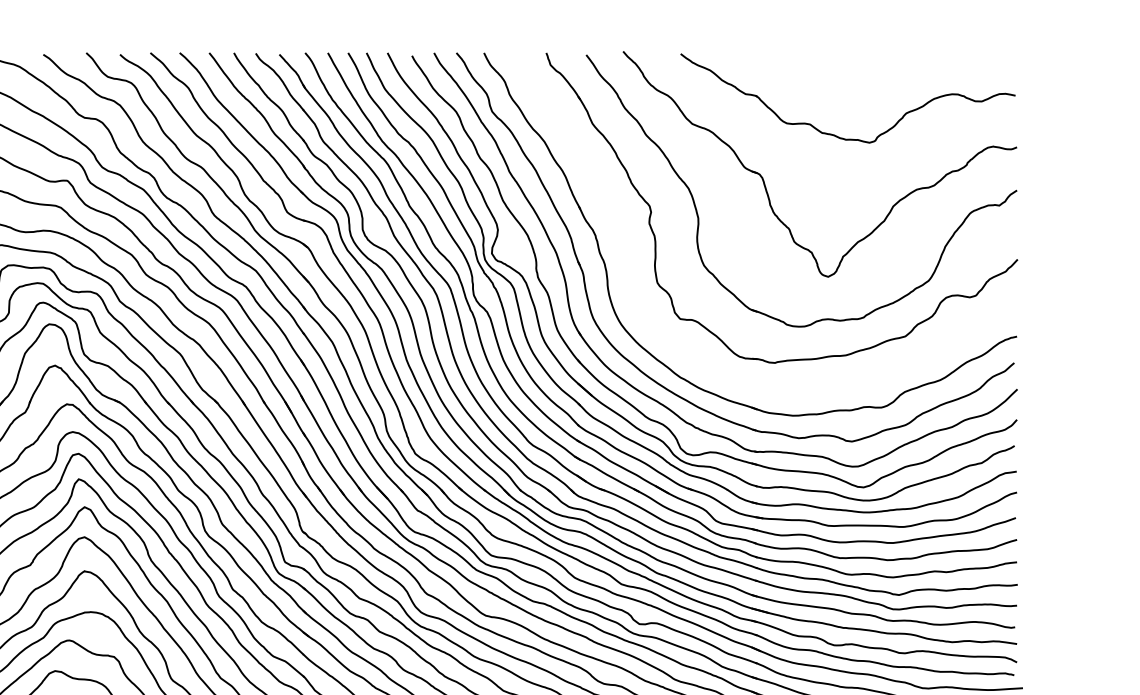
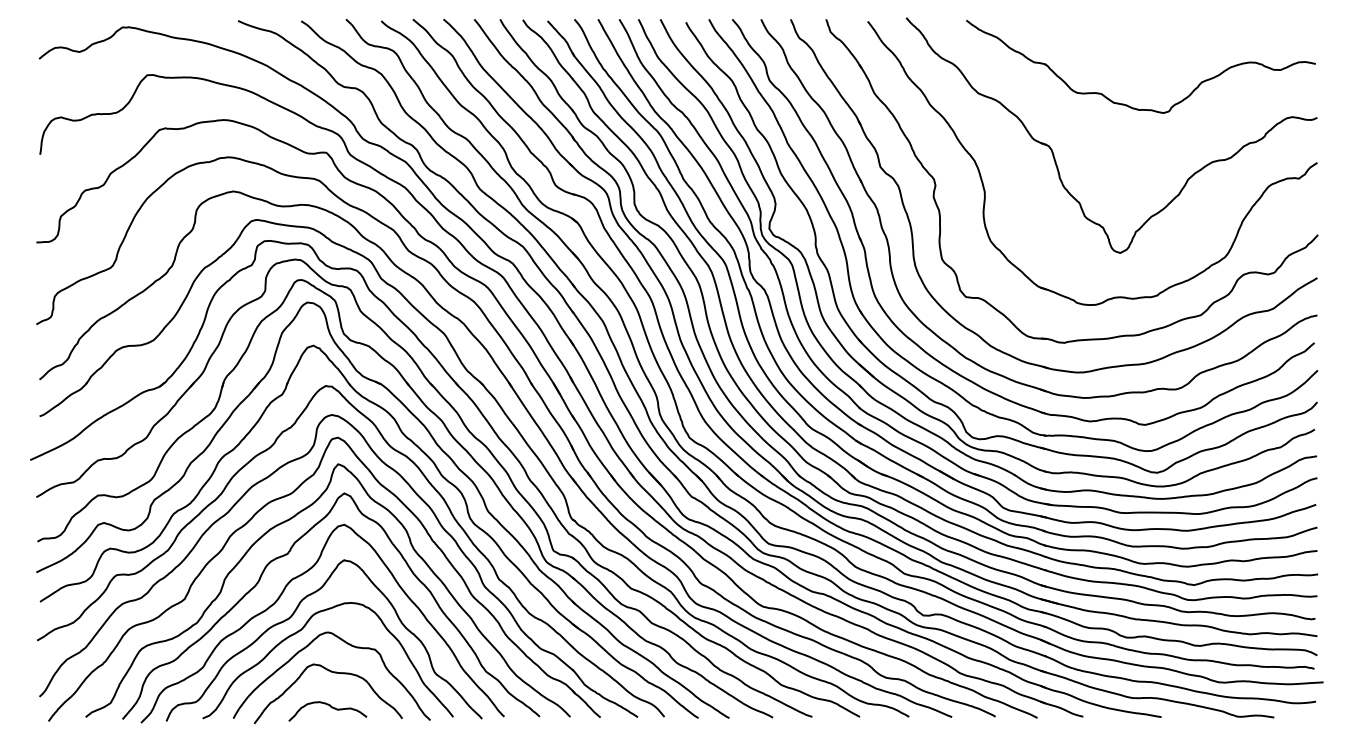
part: (628, 249) -> (911, 224), added

